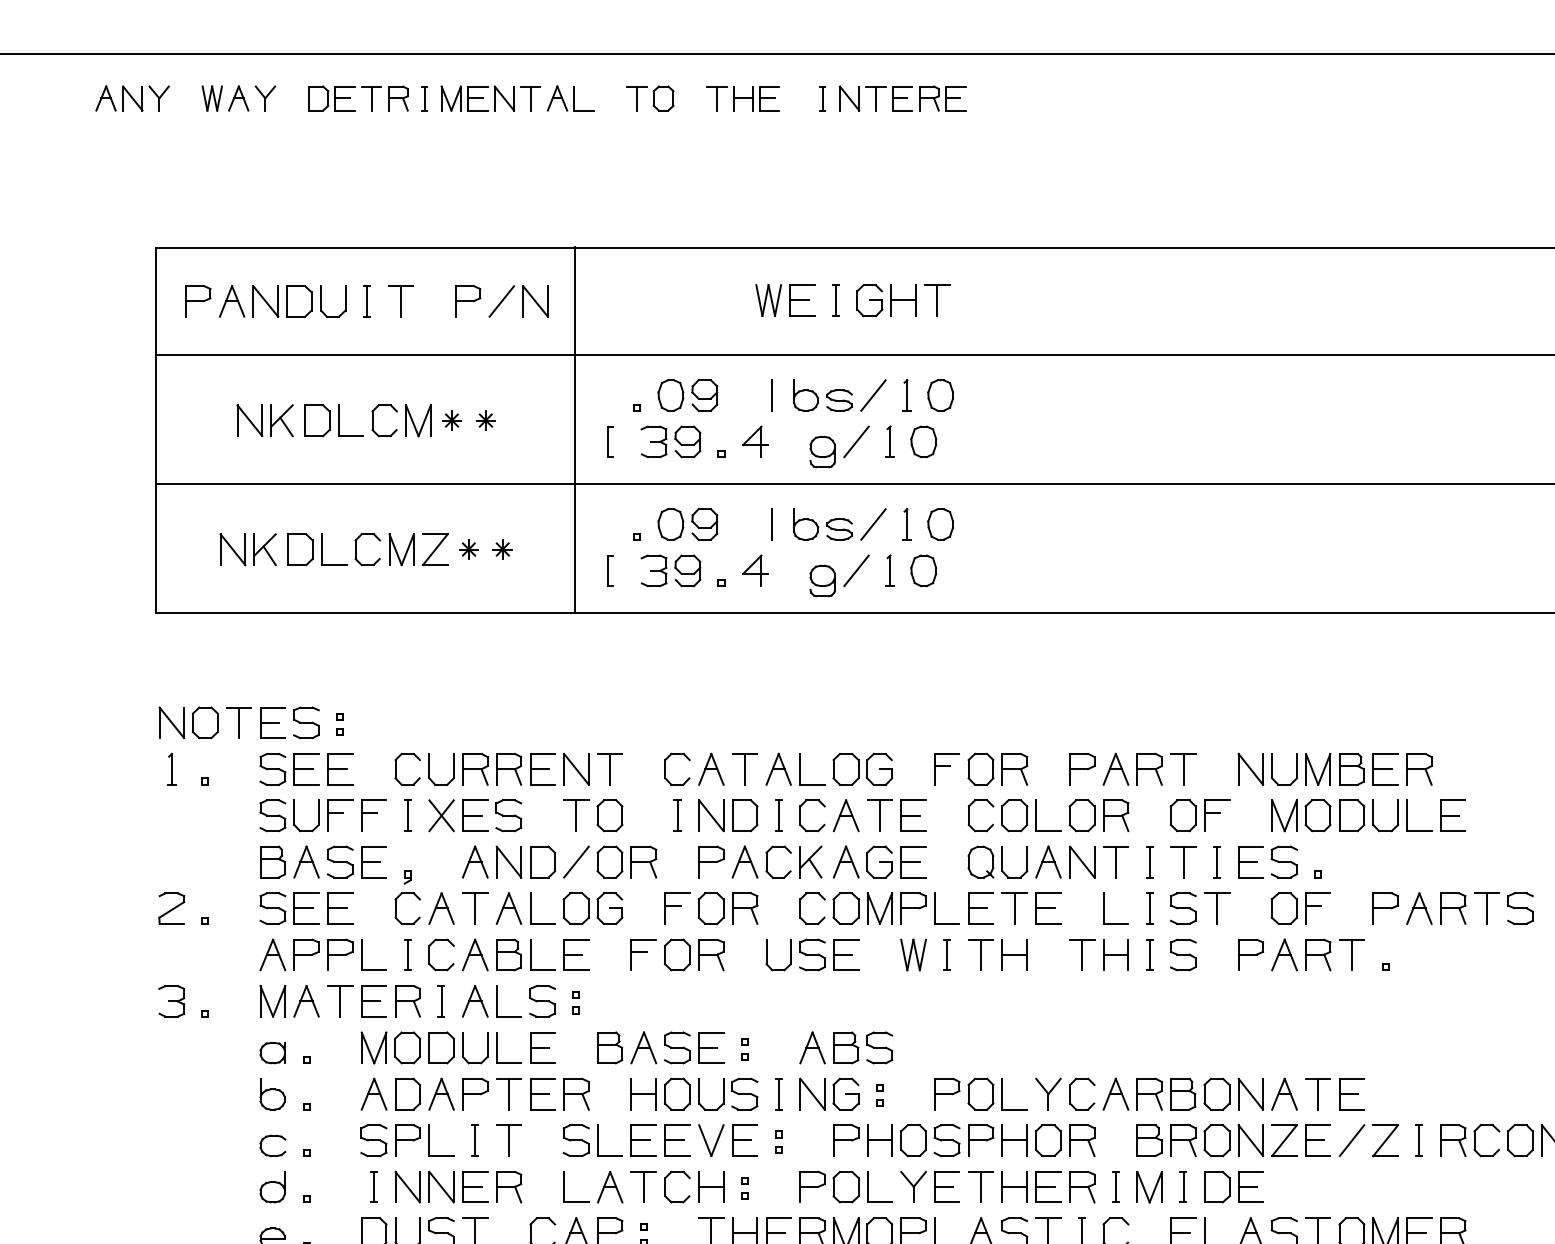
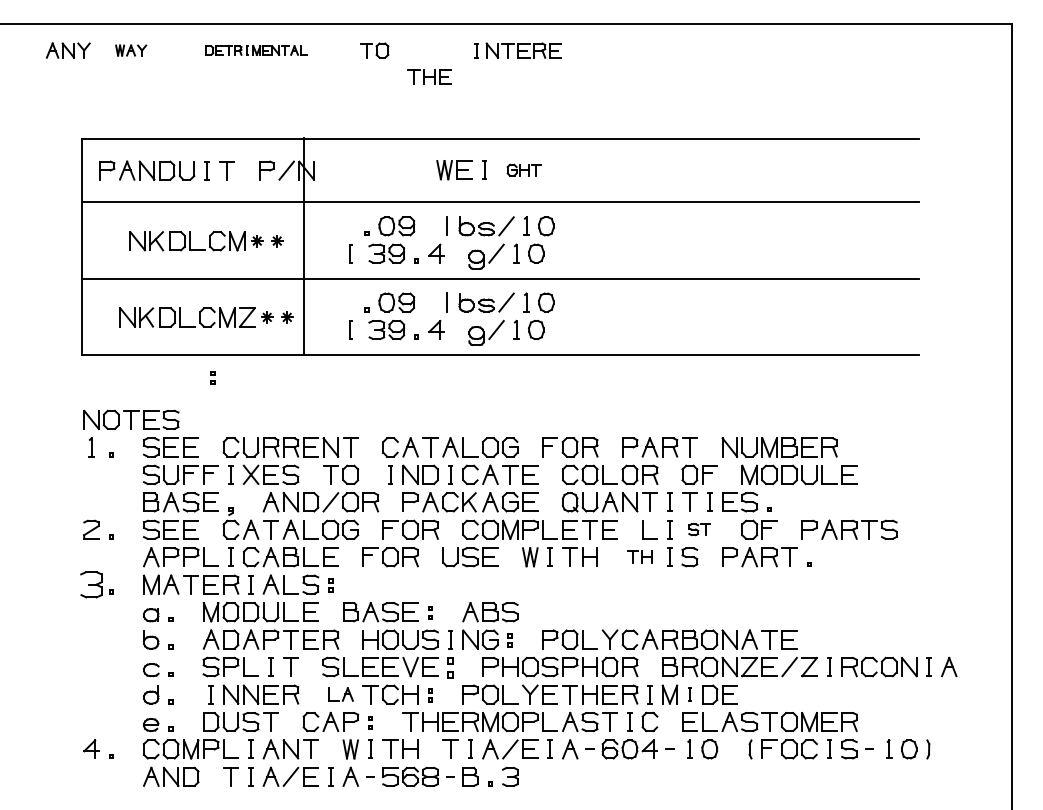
part: (237, 98) -> (130, 50), size x0.7
part: (450, 98) -> (256, 50), size x0.6
part: (743, 98) -> (429, 76), moved
part: (902, 301) -> (523, 170), size x0.6
line: (575, 429) -> (304, 246), moved
part: (339, 723) -> (212, 377), moved
part: (1199, 908) -> (699, 529), size x0.6
part: (1098, 953) -> (639, 556), size x0.7
part: (171, 1001) -> (91, 584), size x1.4
part: (778, 1141) -> (450, 667), size x1.6
part: (592, 1187) -> (340, 694), size x0.7
part: (1182, 1187) -> (689, 694), size x0.7

